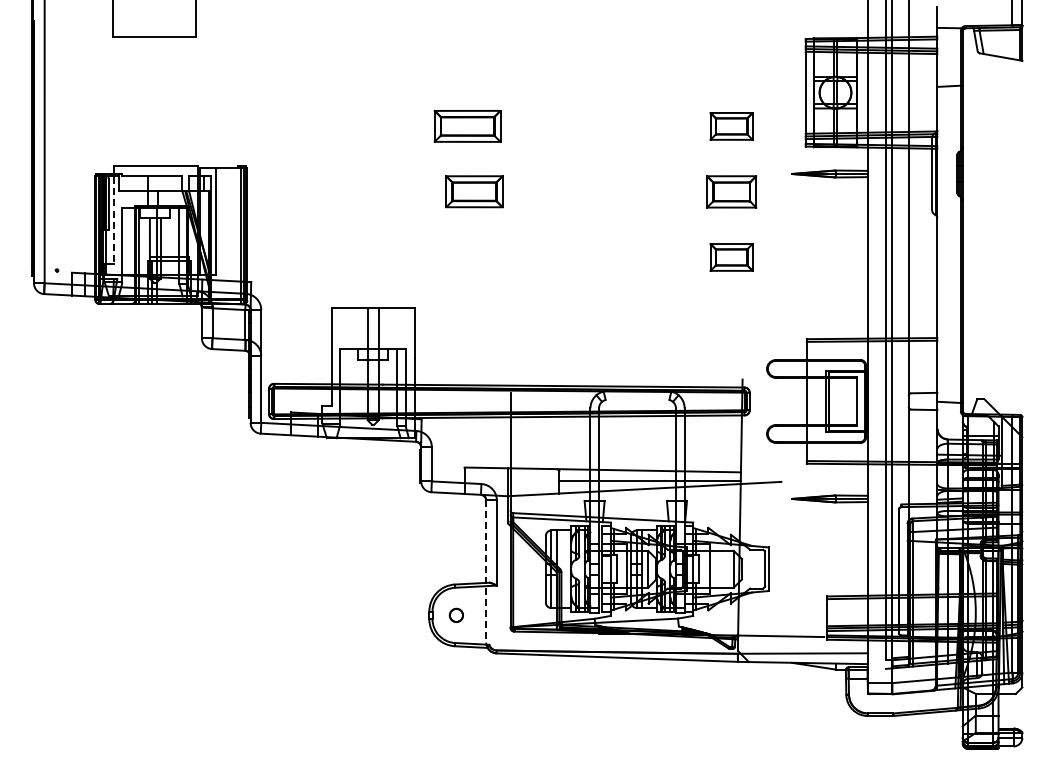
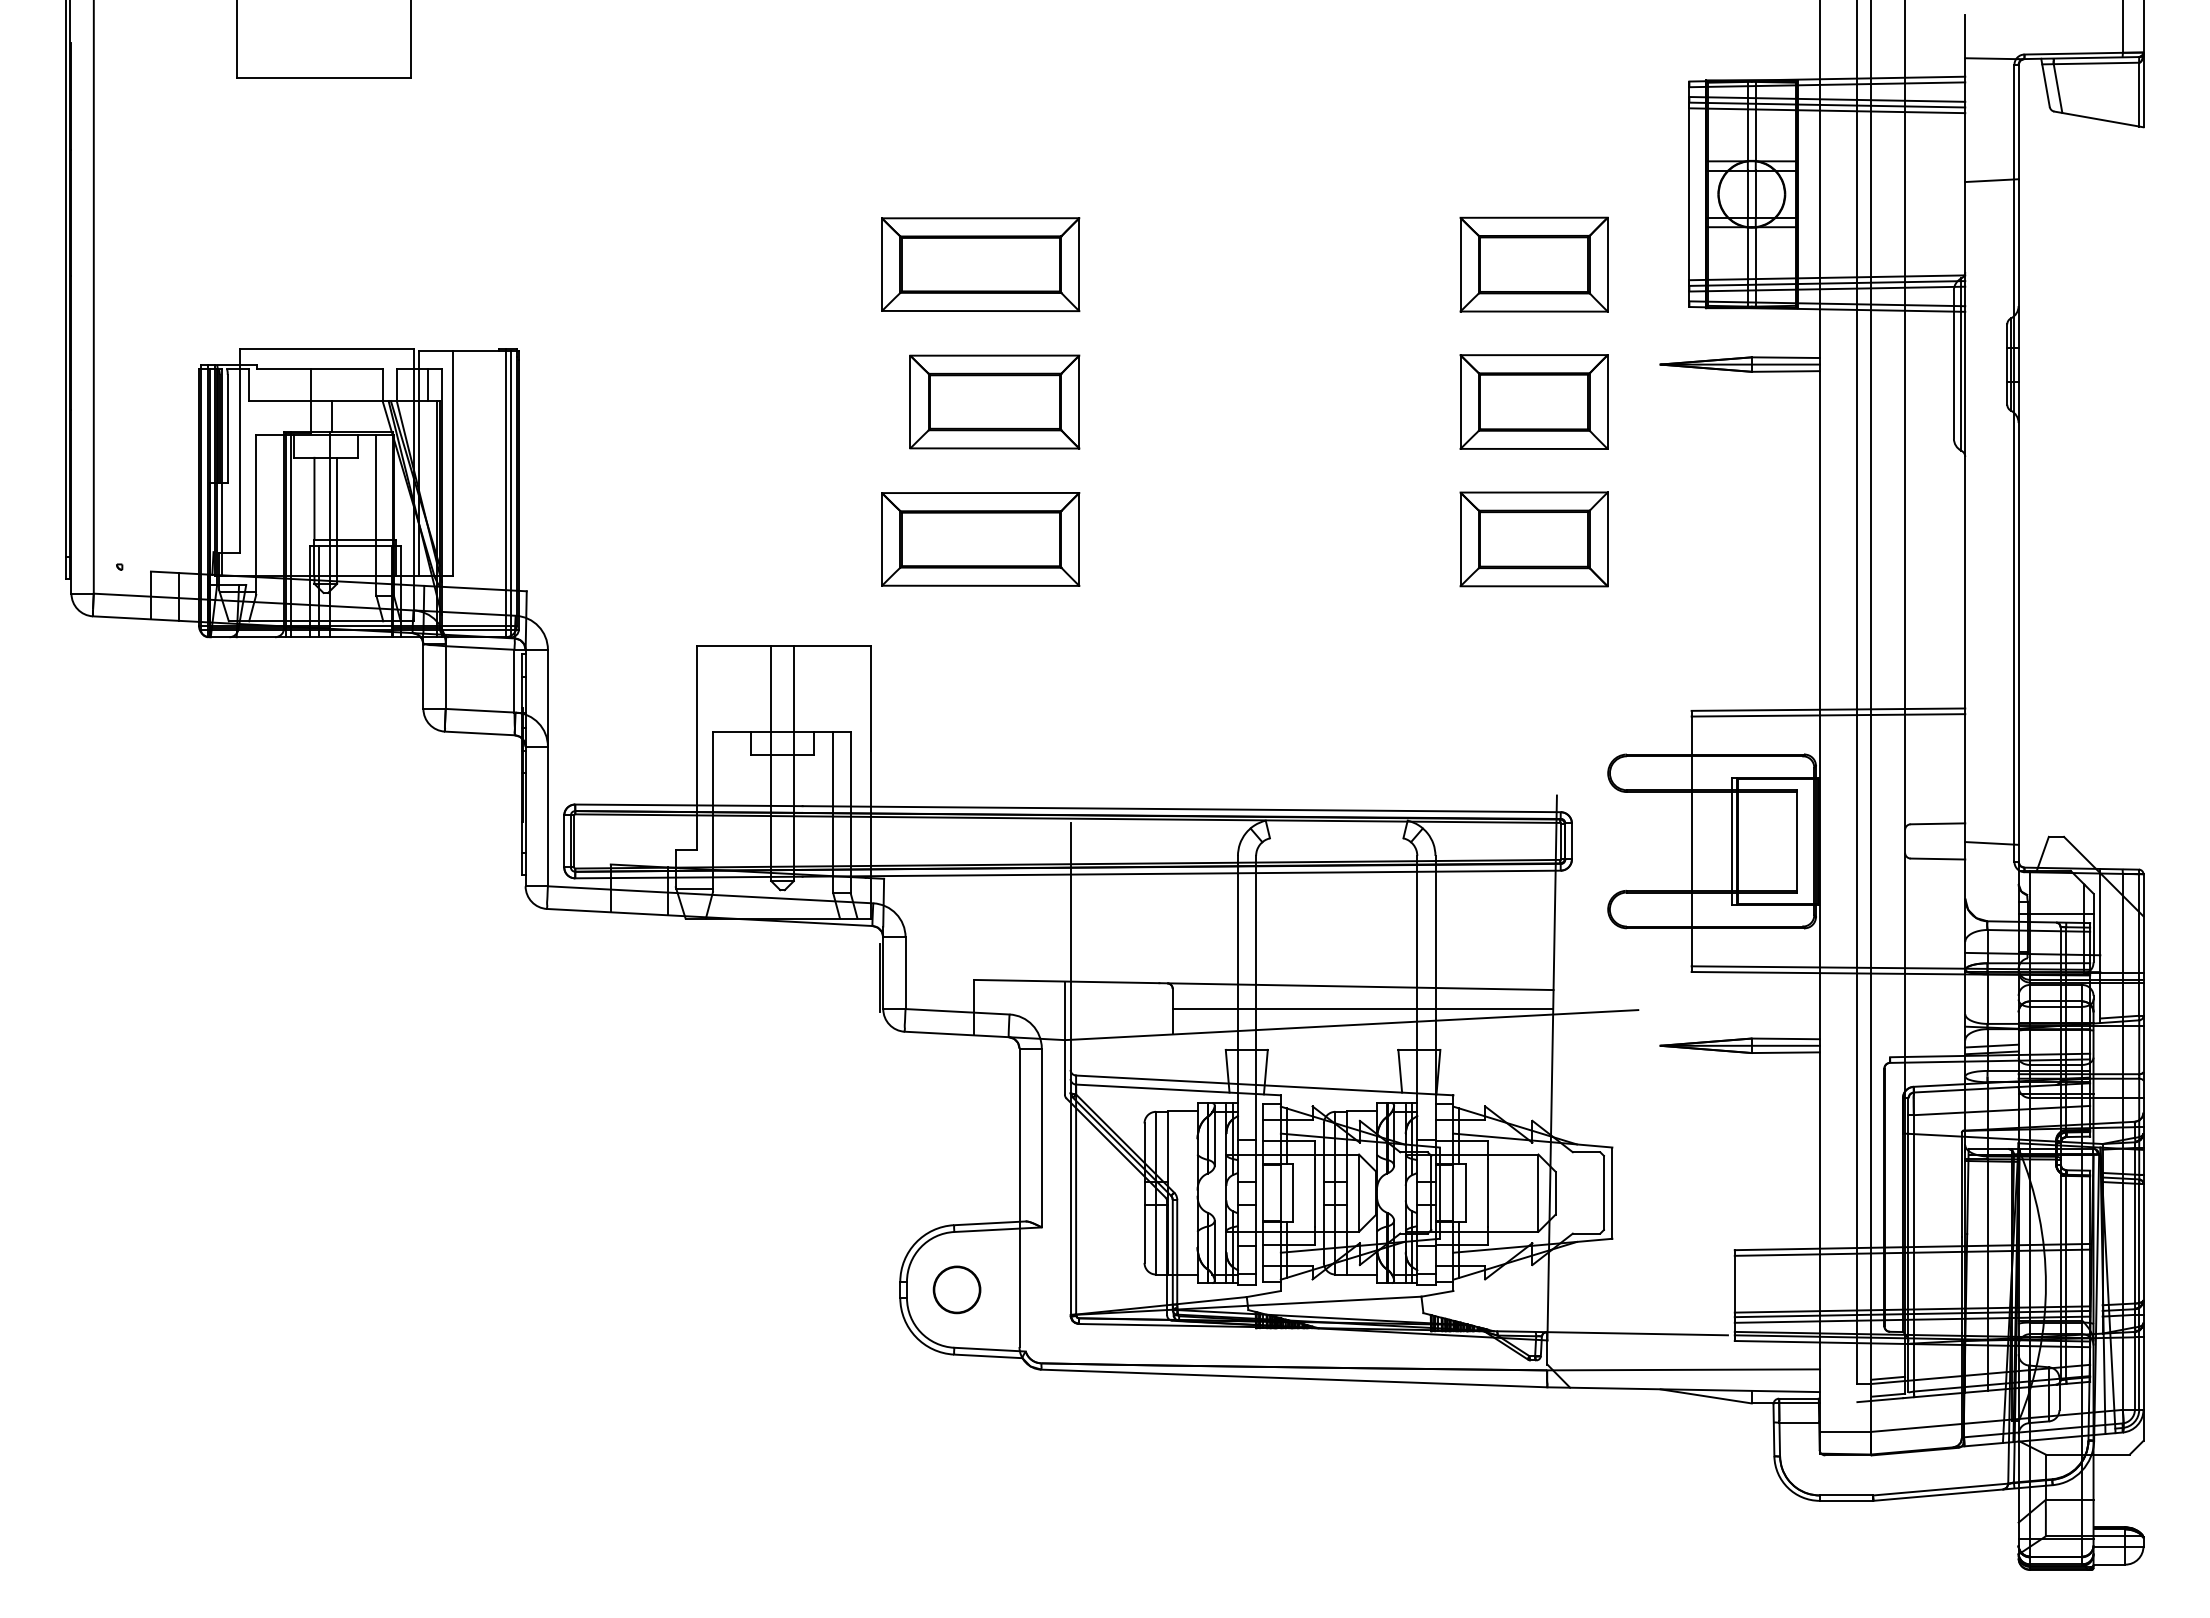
part: (467, 126) -> (980, 264), size x1.43
part: (731, 126) -> (1533, 264), size x1.67
part: (474, 191) -> (994, 401), size x1.43
part: (731, 191) -> (1533, 401), size x1.43
line: (114, 215) -> (240, 451), dashed -> solid
part: (467, 257) -> (980, 539), added
part: (731, 257) -> (1533, 539), size x1.67
line: (486, 571) -> (1020, 1197), dashed -> solid
circle: (456, 615) -> (957, 1290), size x1.67

